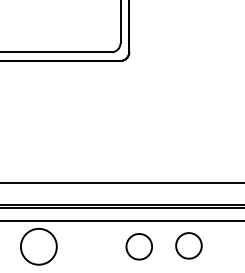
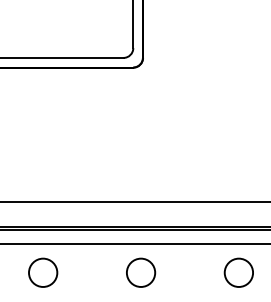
circle: (188, 245) -> (238, 272), moved
circle: (39, 246) -> (43, 272), size x0.71
circle: (139, 246) -> (141, 272), moved

